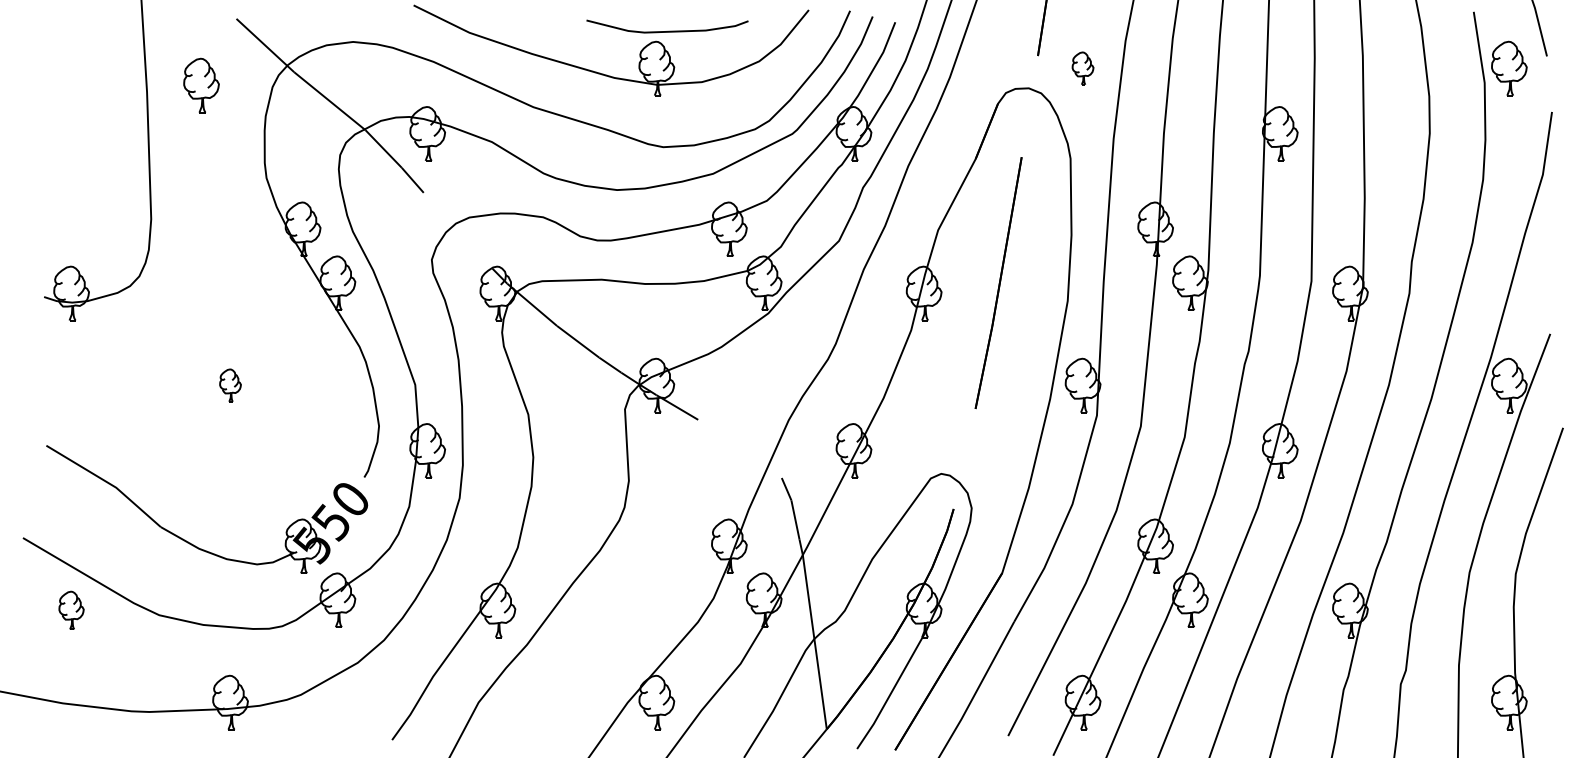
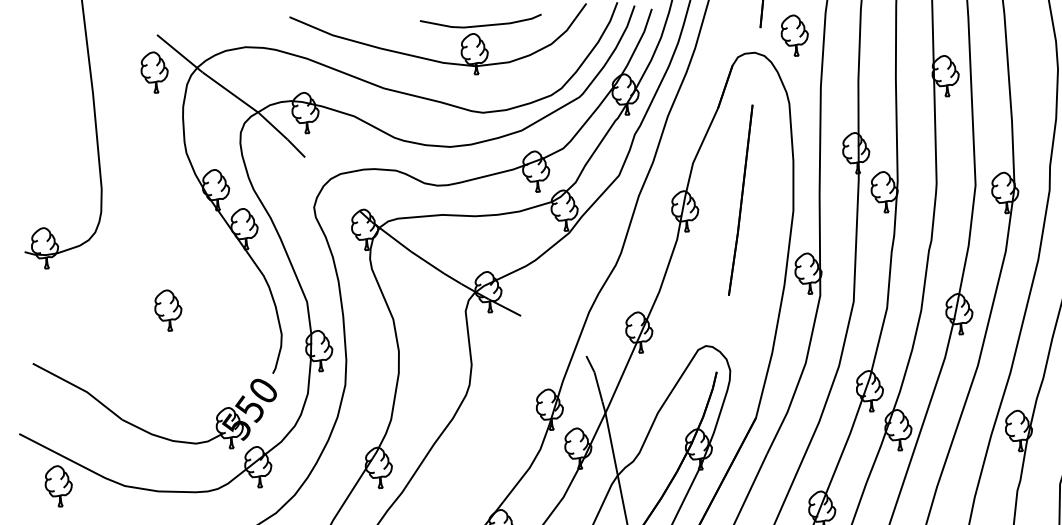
part: (1082, 68) -> (794, 35), size x1.67
part: (201, 85) -> (154, 72), moved
part: (230, 385) -> (168, 310), size x1.67
part: (71, 610) -> (58, 486), size x1.43

